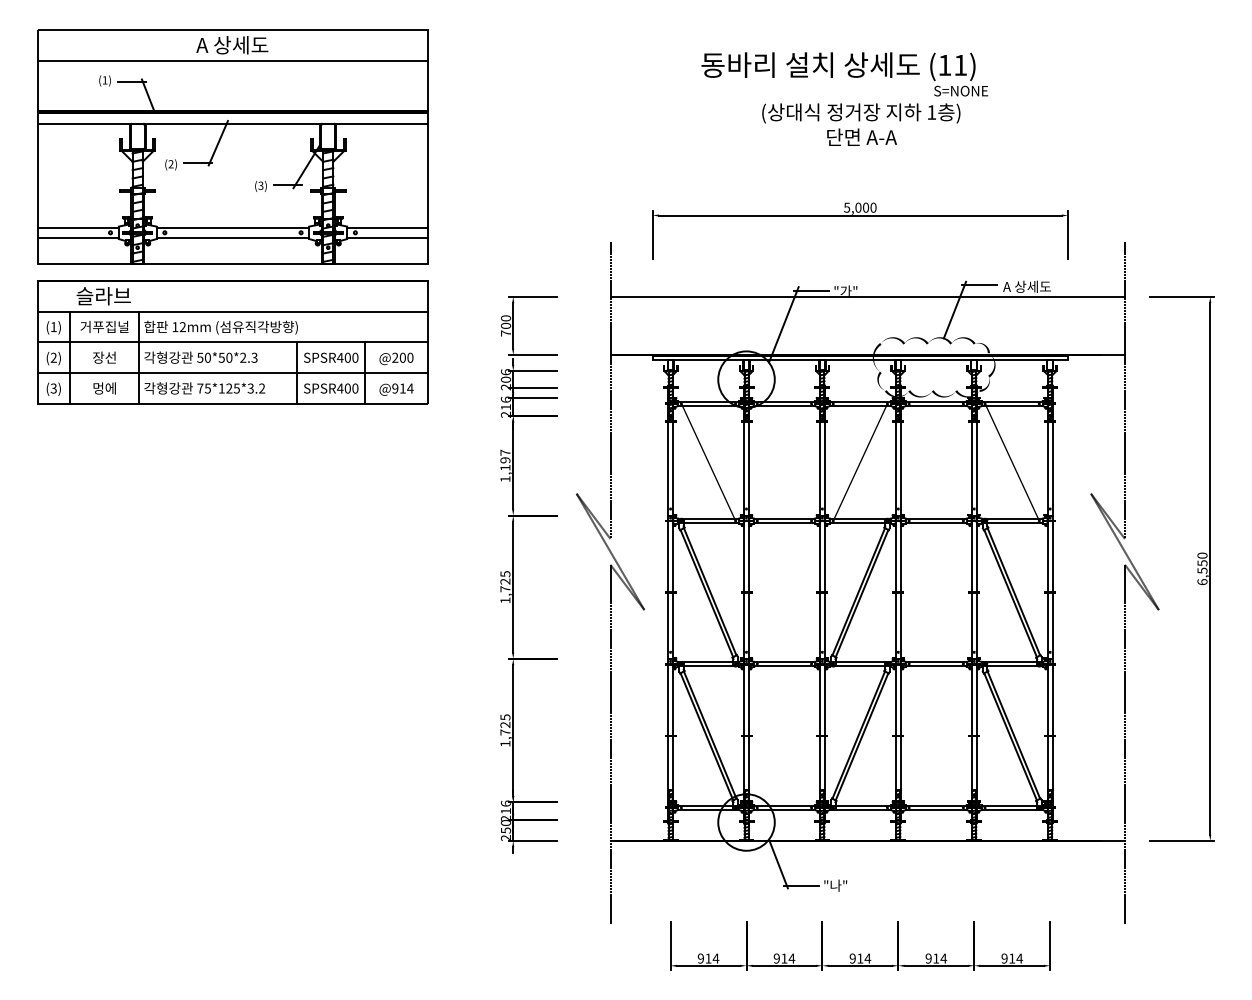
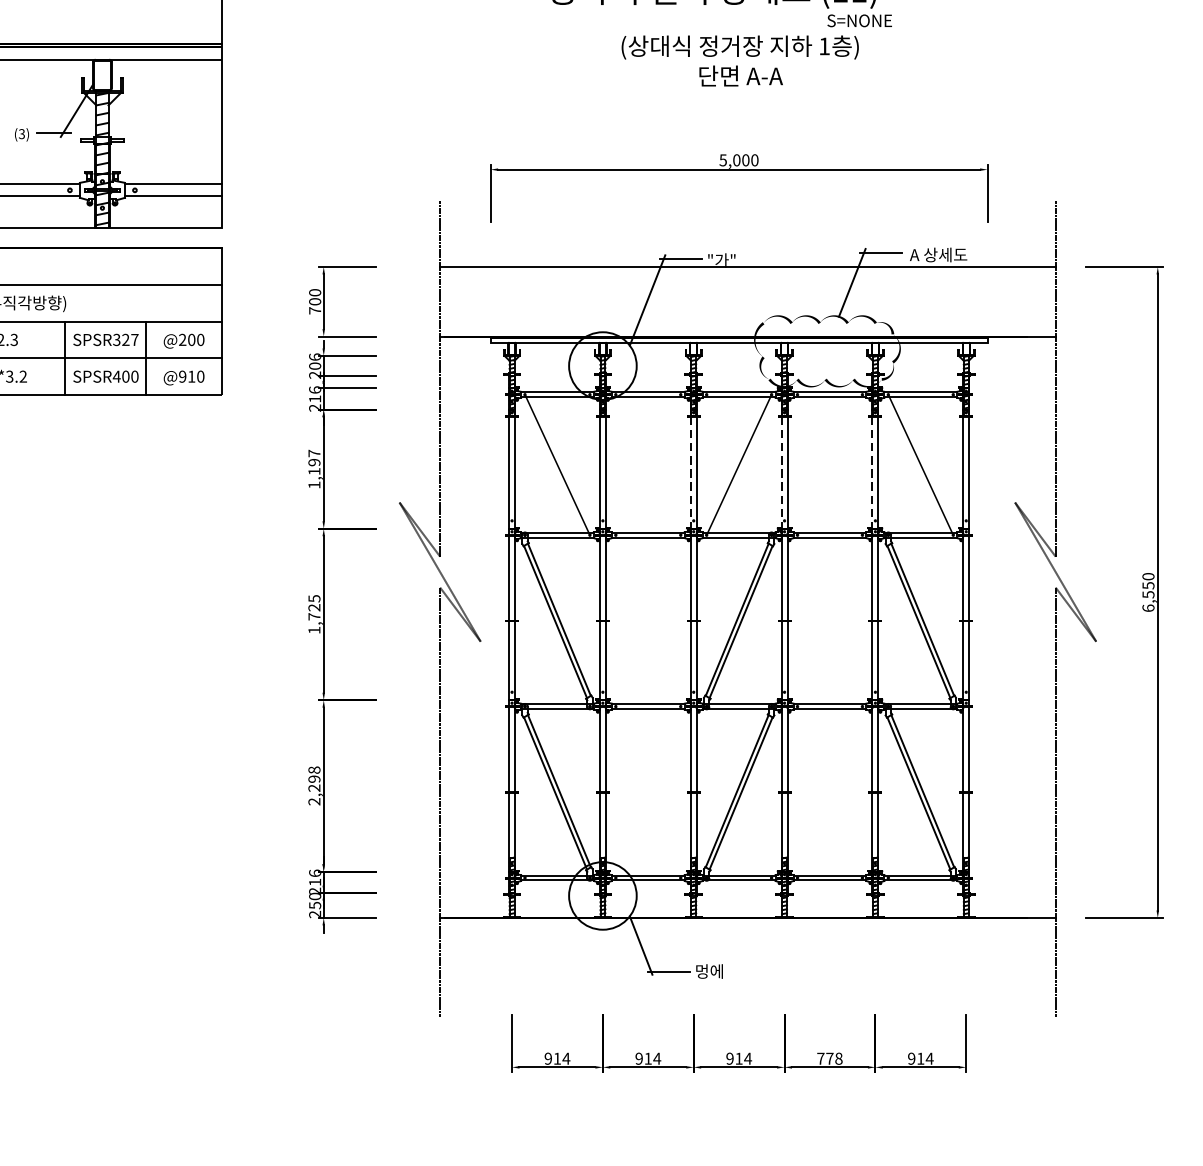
text: (347, 357) -> (125, 339), SPSR400 -> SPSR327
text: (410, 388) -> (200, 376), @914 -> @910
line: (819, 468) -> (690, 472), solid -> dashed
line: (895, 468) -> (781, 472), solid -> dashed
line: (971, 468) -> (872, 472), solid -> dashed
text: (505, 730) -> (314, 785), 1,725 -> 2,298
text: (835, 885) -> (709, 971), "나" -> 멍에
text: (936, 958) -> (830, 1058), 914 -> 778

